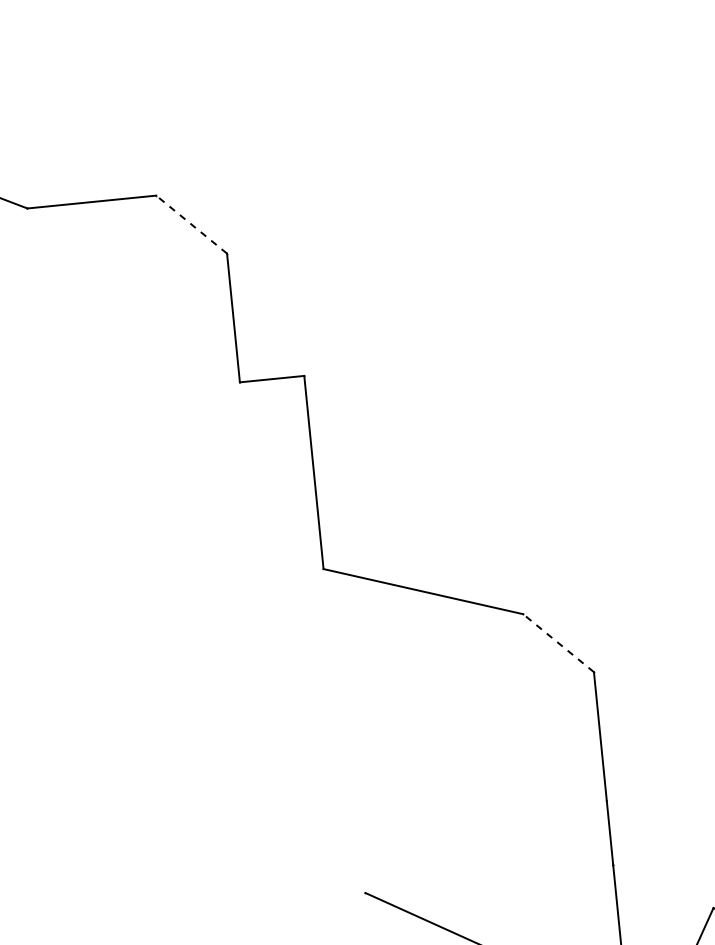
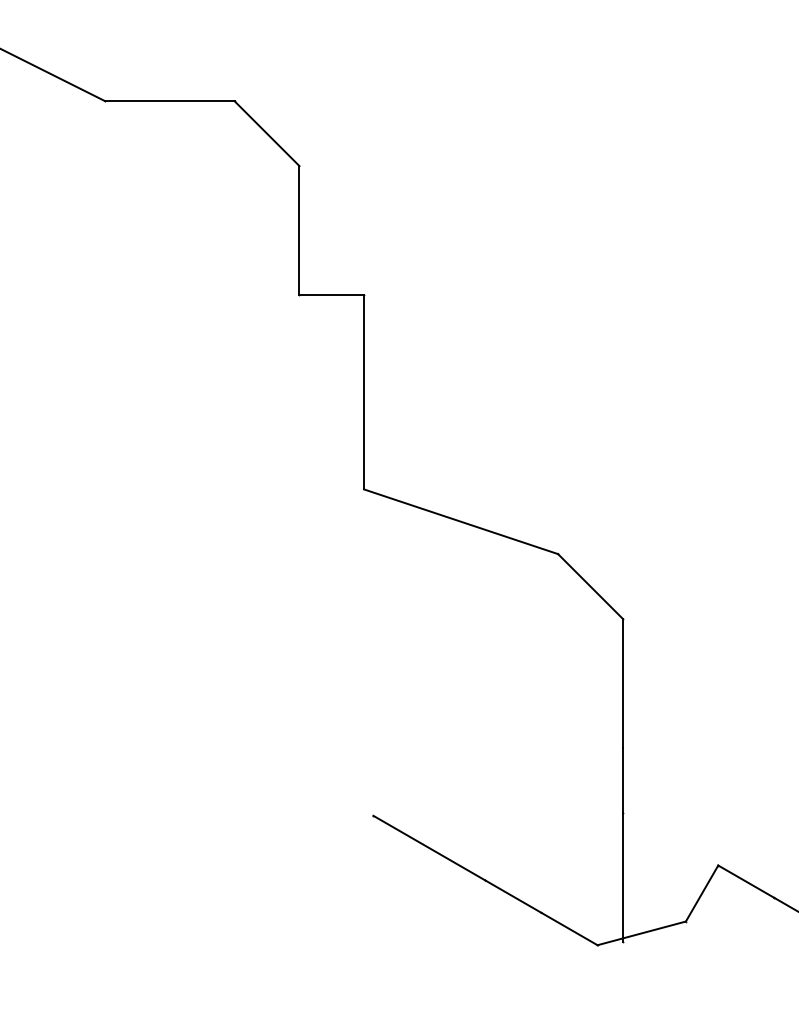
line: (191, 224) -> (266, 133), dashed -> solid
line: (558, 643) -> (590, 586), dashed -> solid

